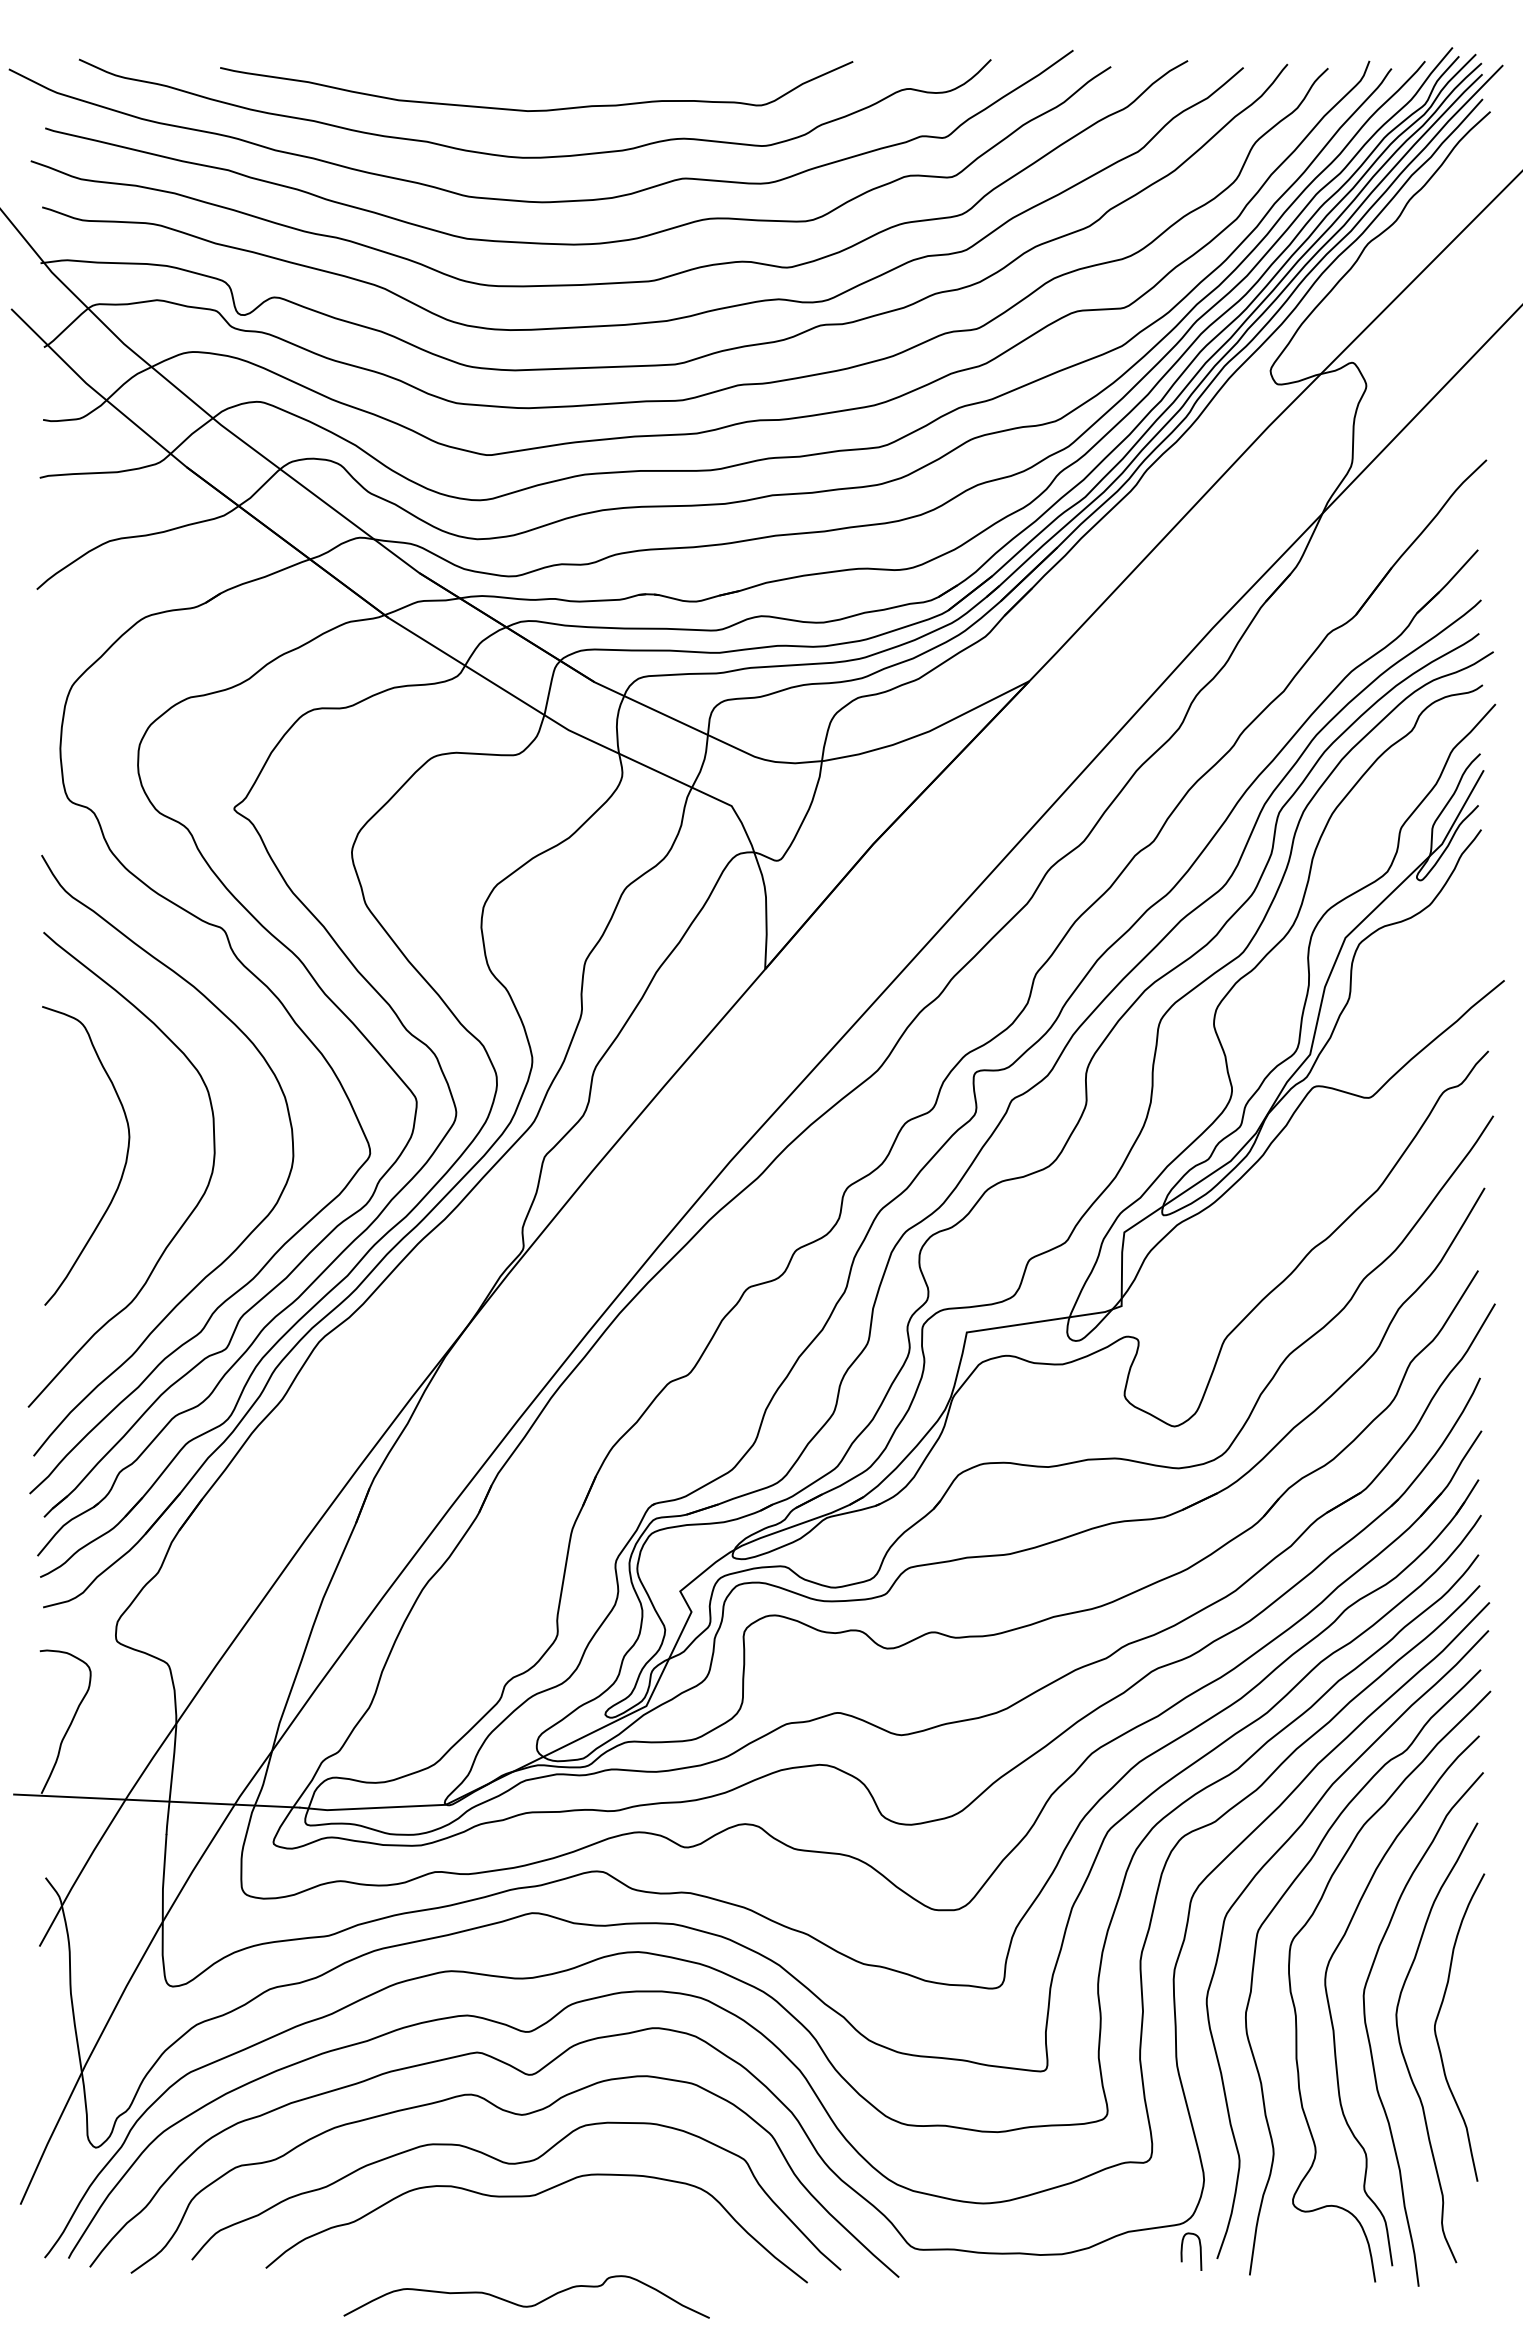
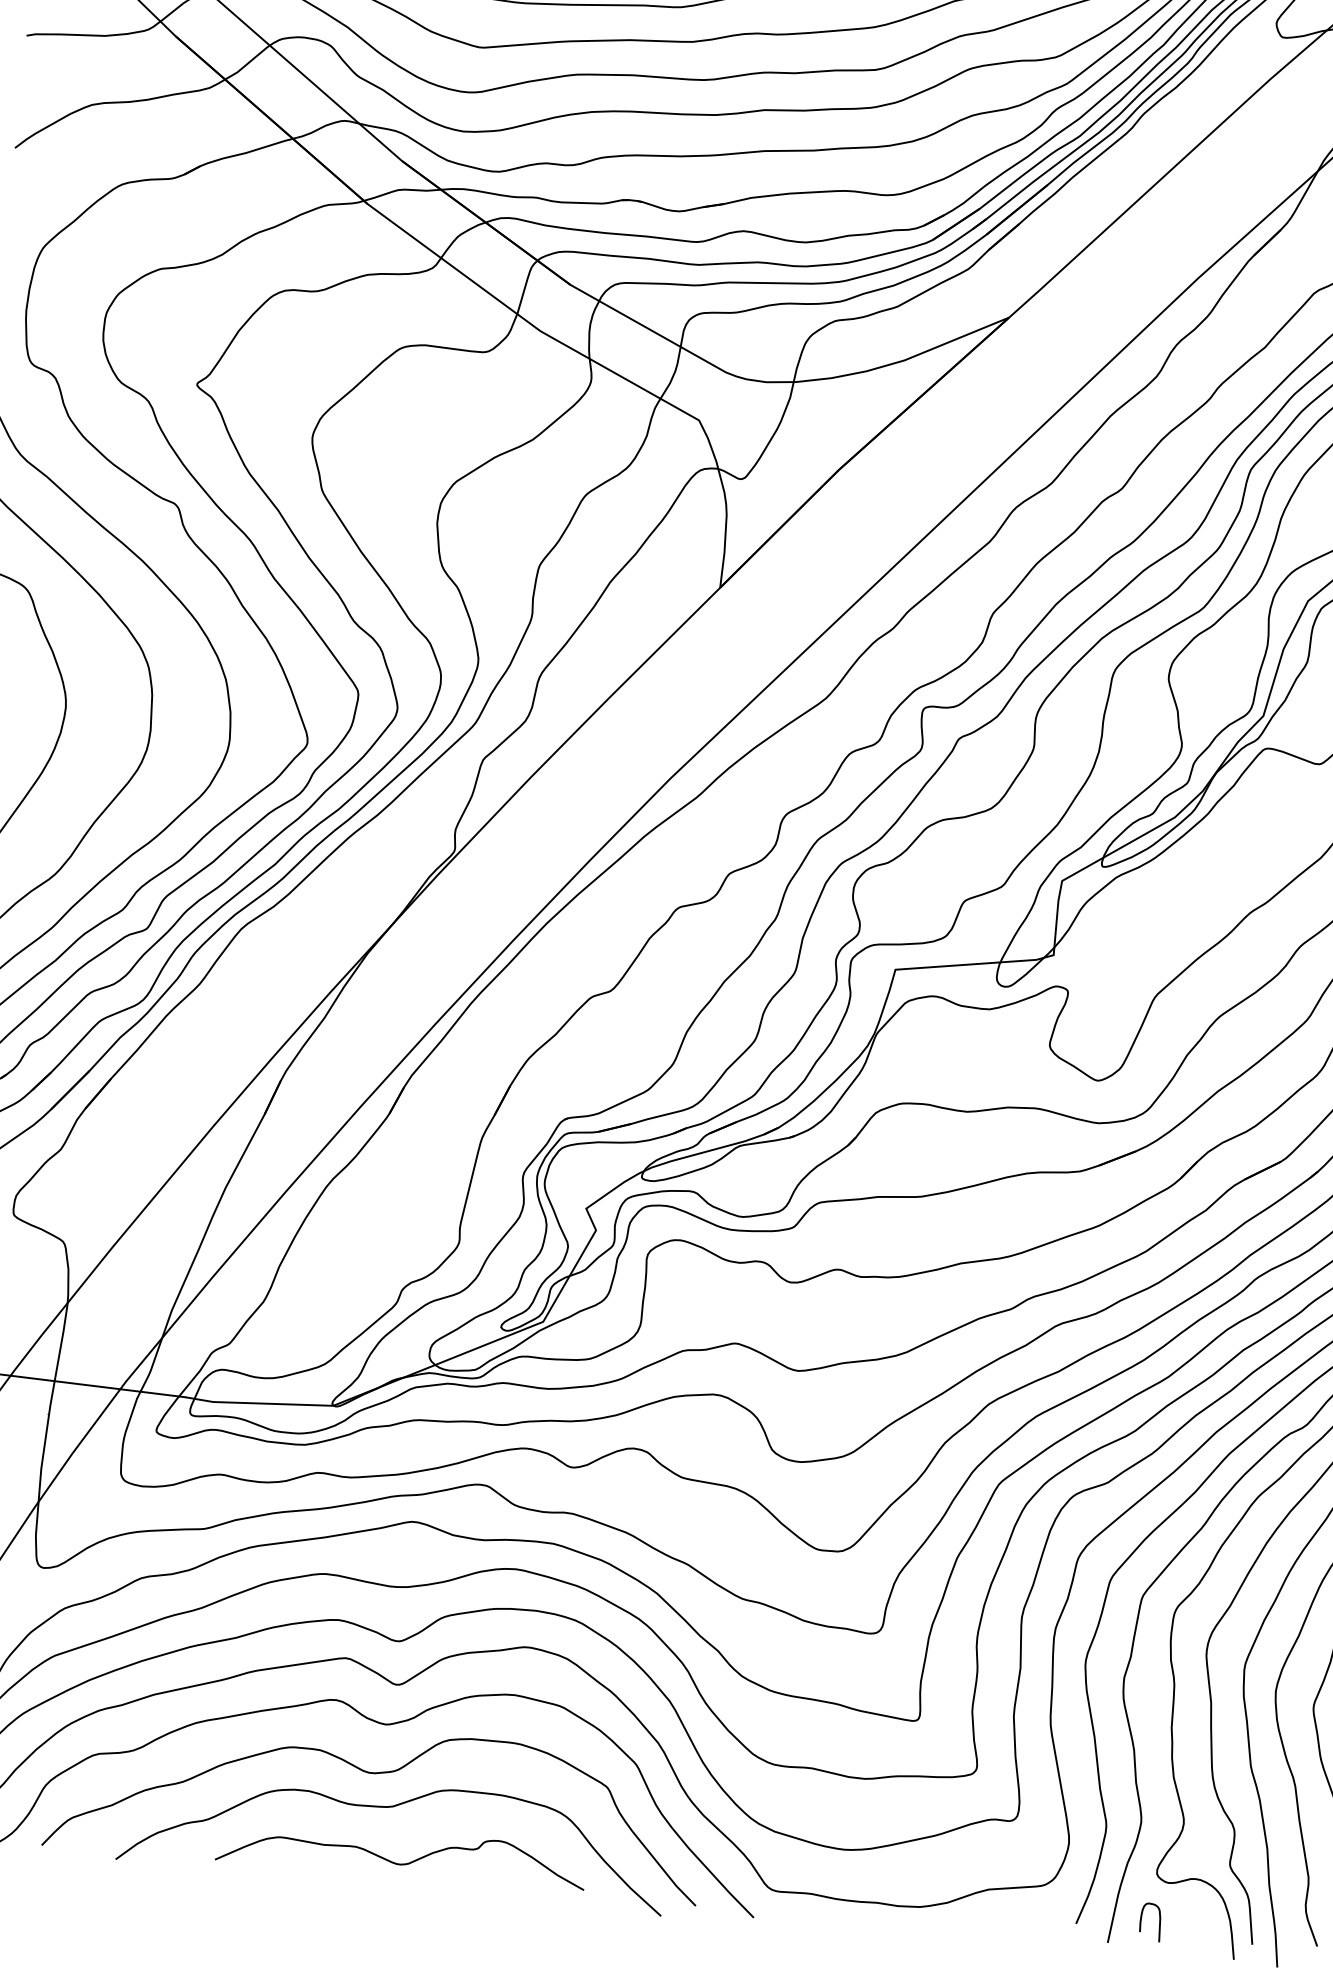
curve: (1199, 2251) -> (1158, 1922), moved
curve: (526, 2305) -> (400, 1863), moved

